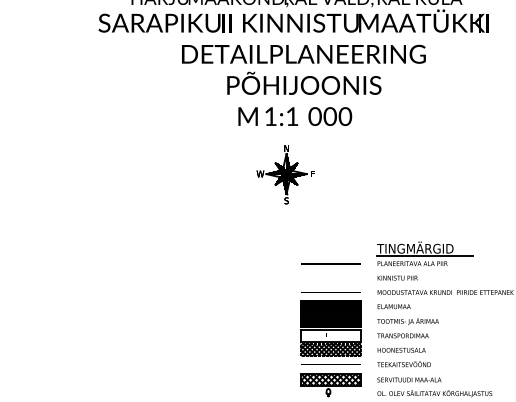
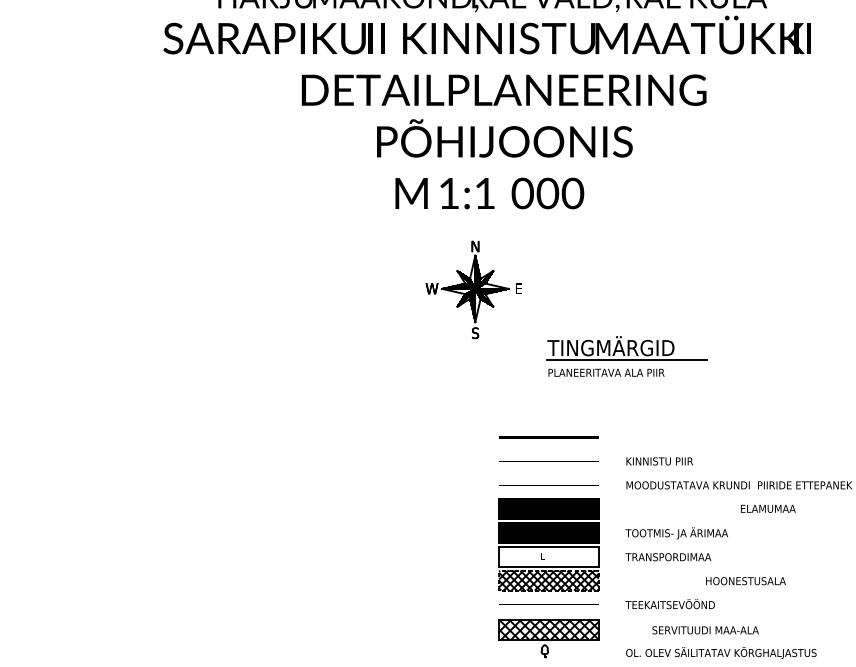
part: (424, 253) -> (626, 355), moved
text: (393, 306) -> (767, 508), moved
text: (401, 349) -> (745, 579), moved
text: (409, 379) -> (705, 629), moved

